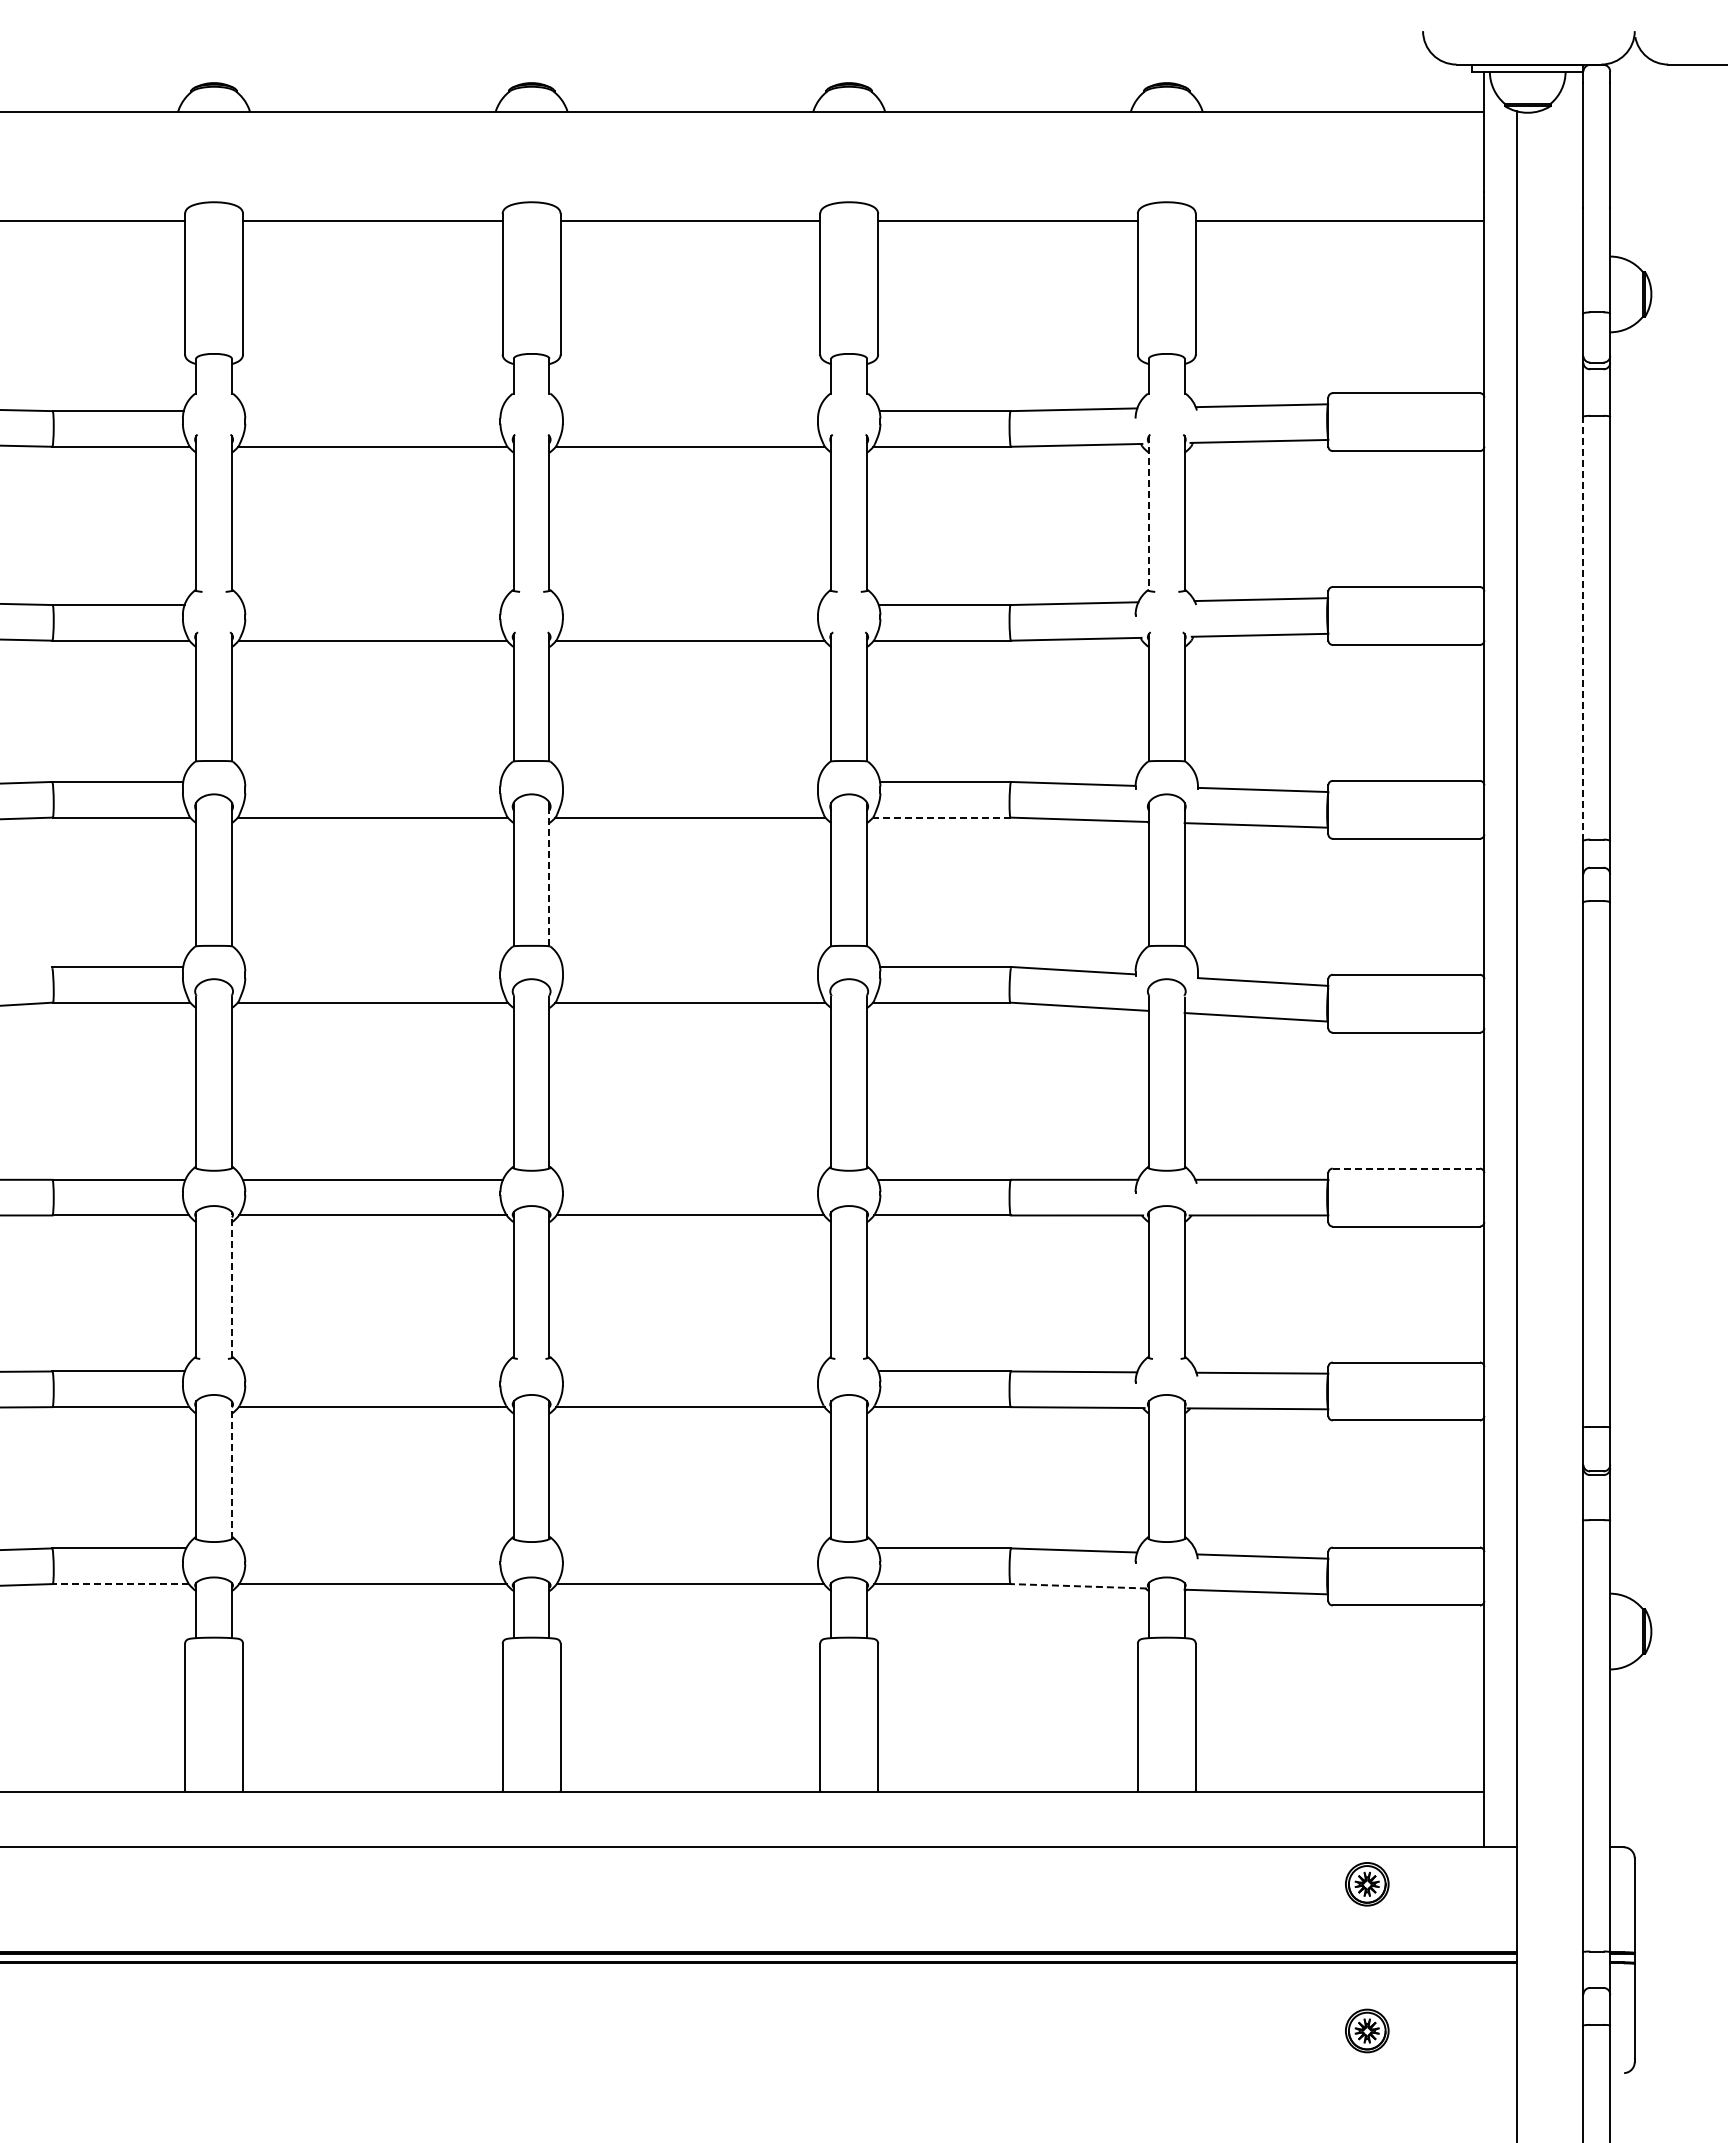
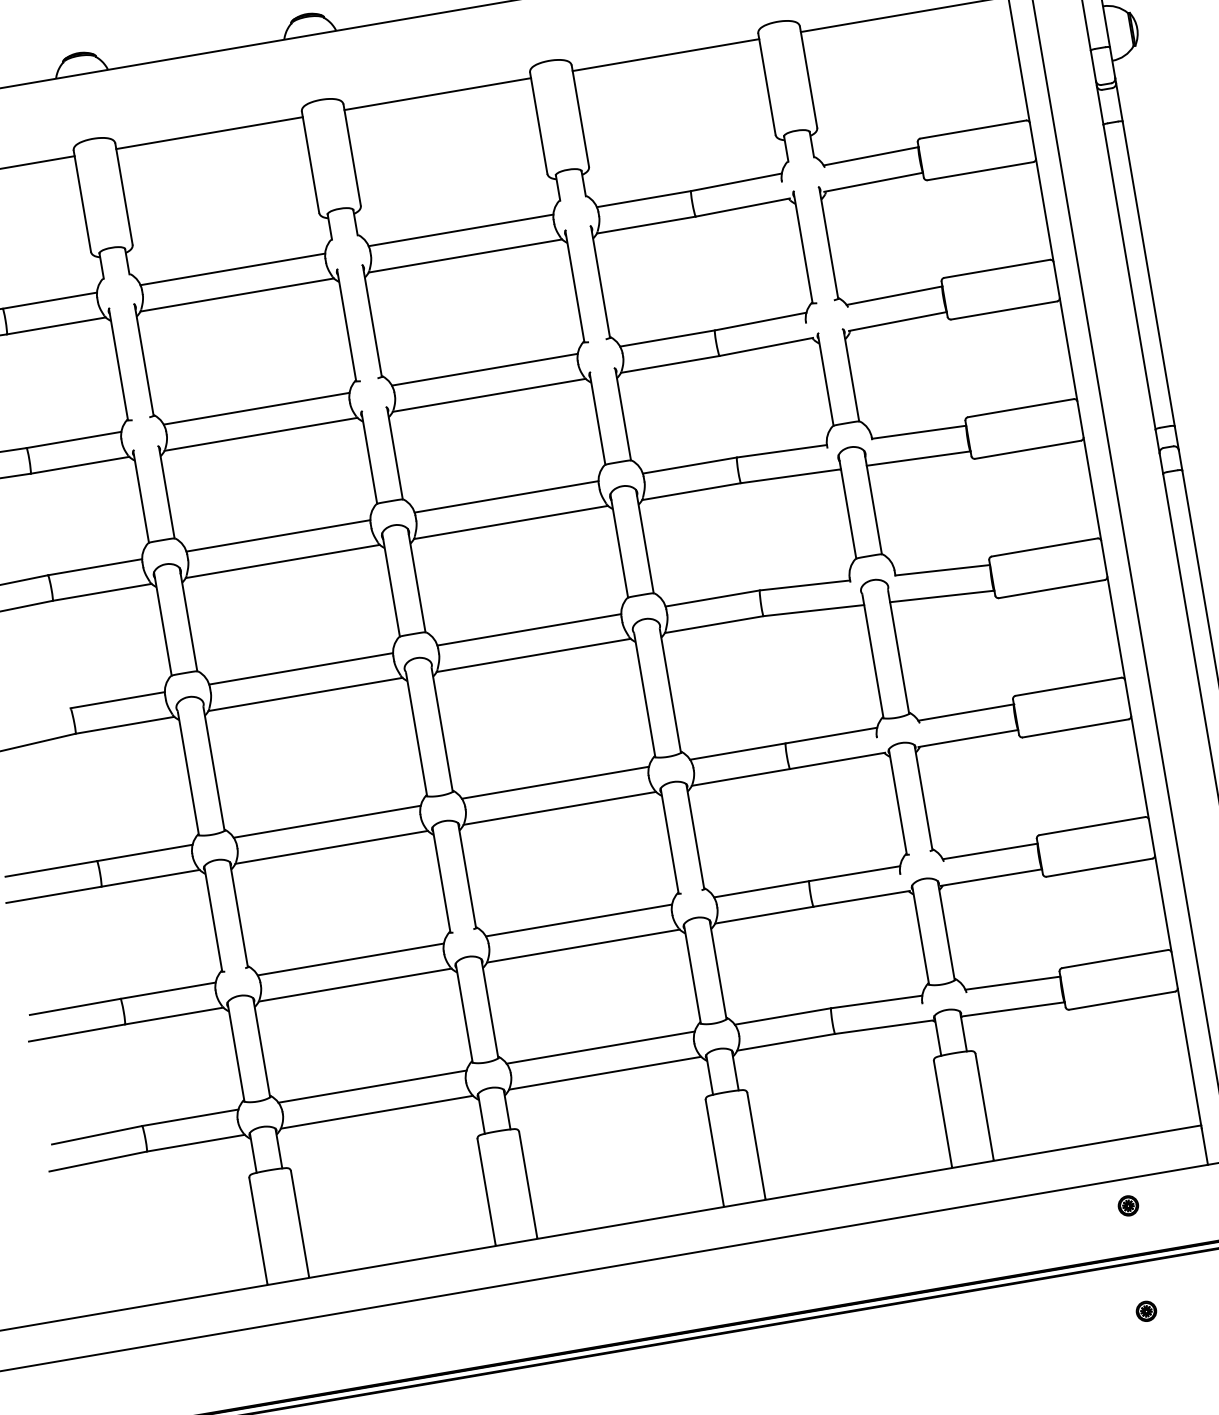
line: (372, 411) -> (232, 269), added
line: (689, 411) -> (460, 230), added
line: (1148, 514) -> (802, 248), dashed -> solid
line: (372, 605) -> (256, 409), added
line: (690, 605) -> (484, 370), added
line: (1583, 628) -> (1129, 276), dashed -> solid
line: (372, 781) -> (278, 535), added
line: (690, 781) -> (506, 496), added
line: (941, 817) -> (691, 491), dashed -> solid
line: (549, 878) -> (417, 583), dashed -> solid
line: (372, 967) -> (300, 669), added
line: (690, 967) -> (529, 630), added
line: (1406, 1168) -> (1068, 686), dashed -> solid
line: (690, 1179) -> (555, 782), added
line: (231, 1284) -> (238, 914), dashed -> solid
line: (372, 1371) -> (350, 959), added
line: (689, 1371) -> (578, 920), added
line: (231, 1470) -> (261, 1048), dashed -> solid
line: (372, 1548) -> (372, 1086), added
line: (690, 1548) -> (600, 1047), added
line: (120, 1584) -> (195, 1143), dashed -> solid
line: (1078, 1586) -> (884, 1027), dashed -> solid
part: (1367, 1884) -> (1128, 1205), size x0.62
part: (1367, 2031) -> (1146, 1311), size x0.62

